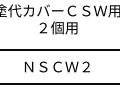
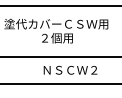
text: (57, 67) -> (70, 70), moved

